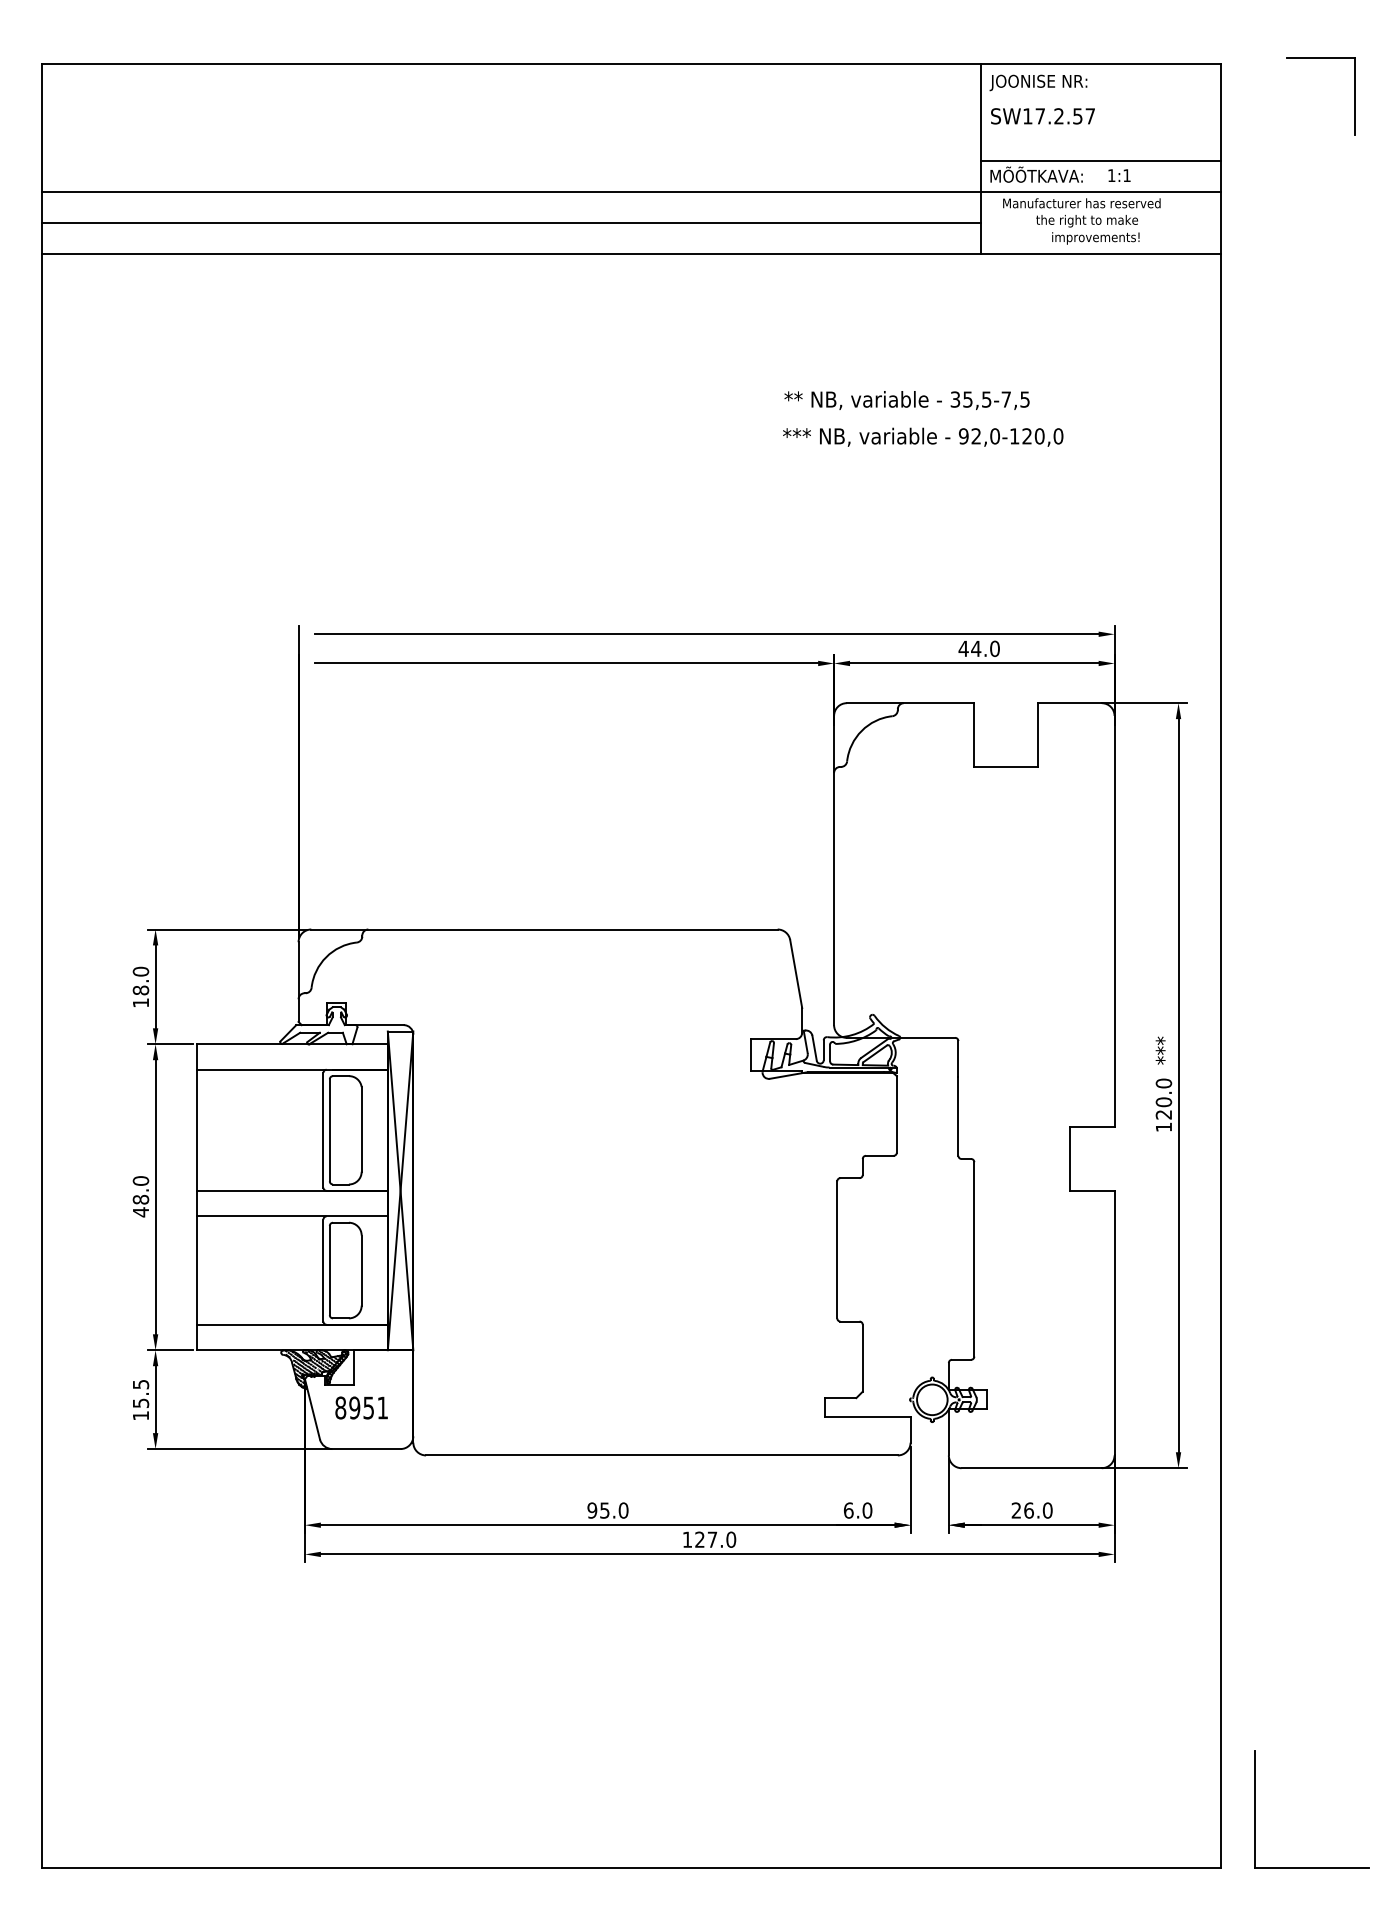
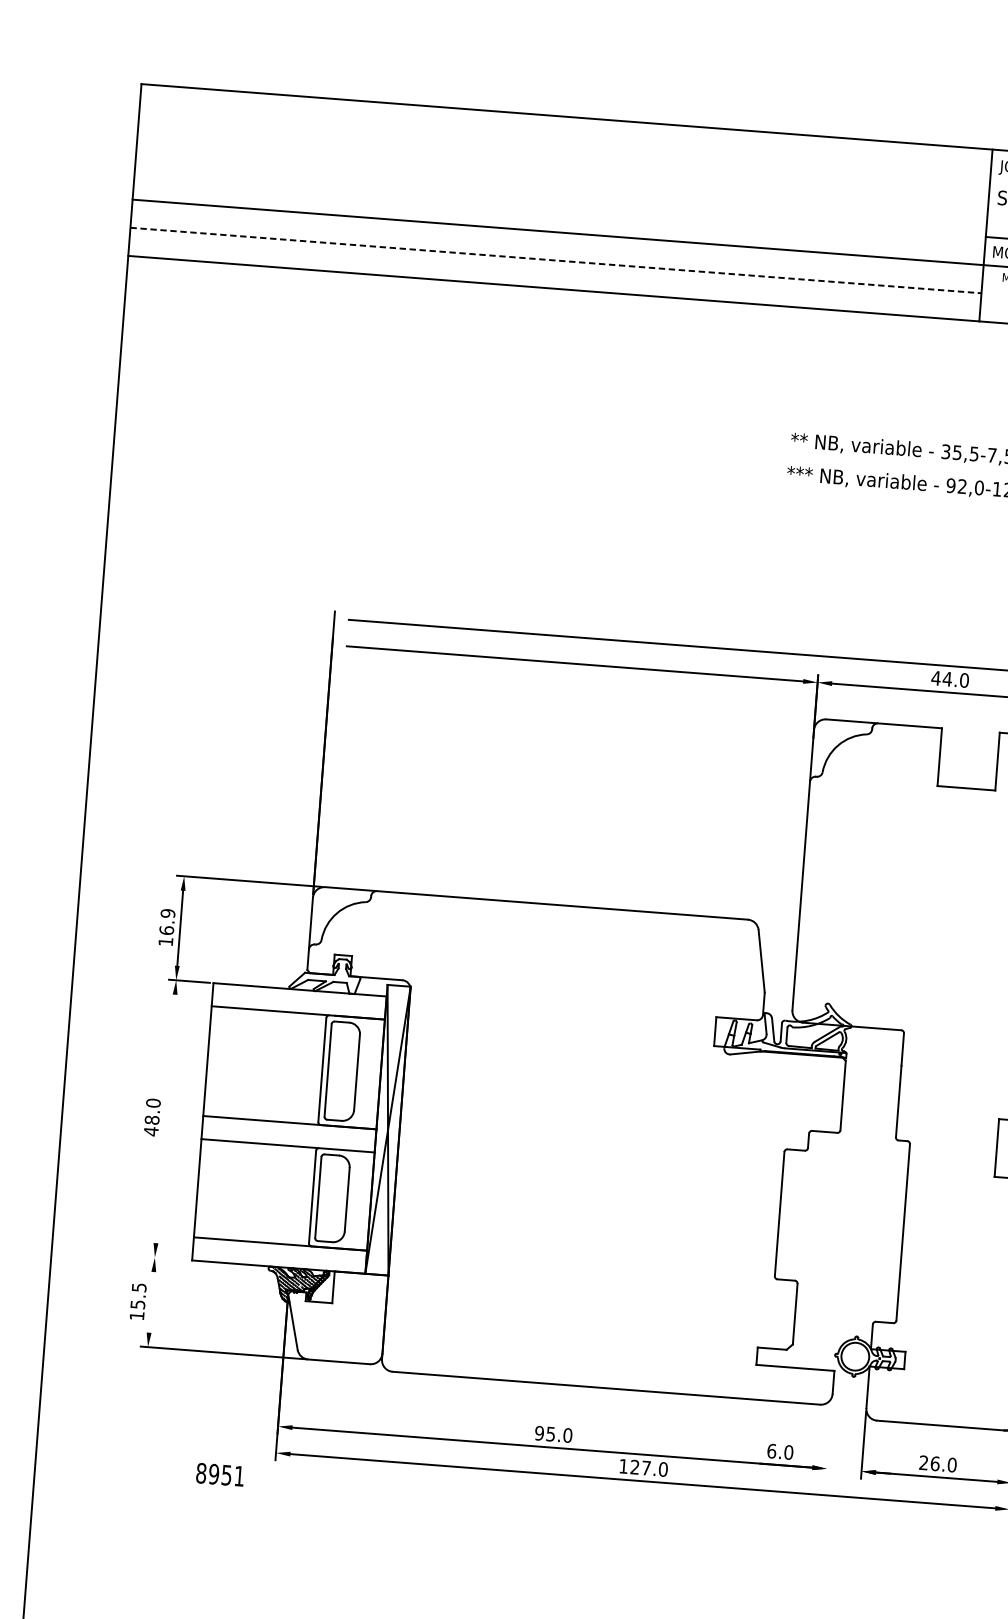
line: (511, 222) -> (556, 260), solid -> dashed
text: (140, 980) -> (167, 921), 18.0 -> 16.9
line: (155, 1197) -> (165, 1119), removed
line: (169, 1350) -> (167, 1258), removed
line: (155, 1399) -> (151, 1302), removed
text: (361, 1407) -> (220, 1474), moved
line: (910, 1489) -> (829, 1436), removed

